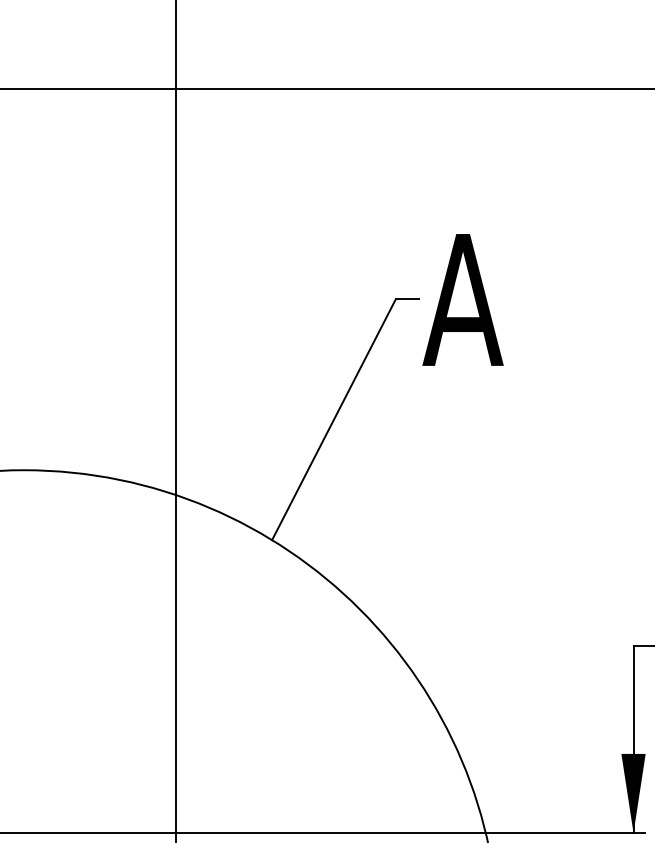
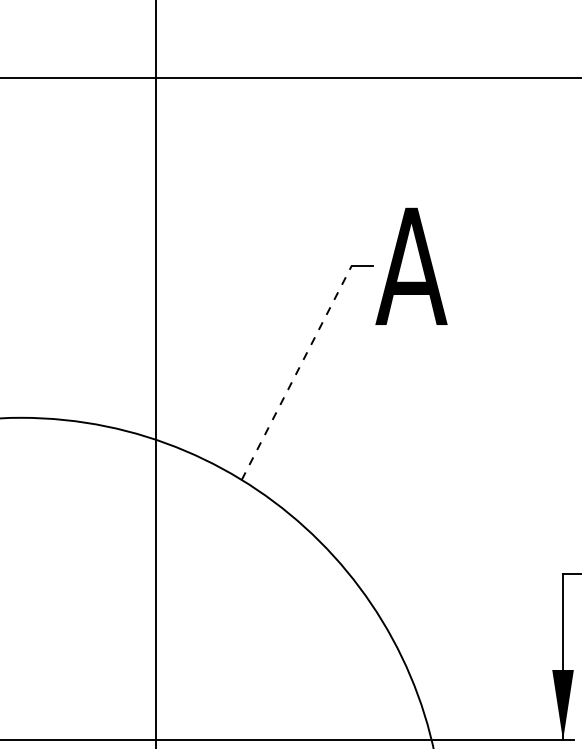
line: (333, 419) -> (296, 372), solid -> dashed

